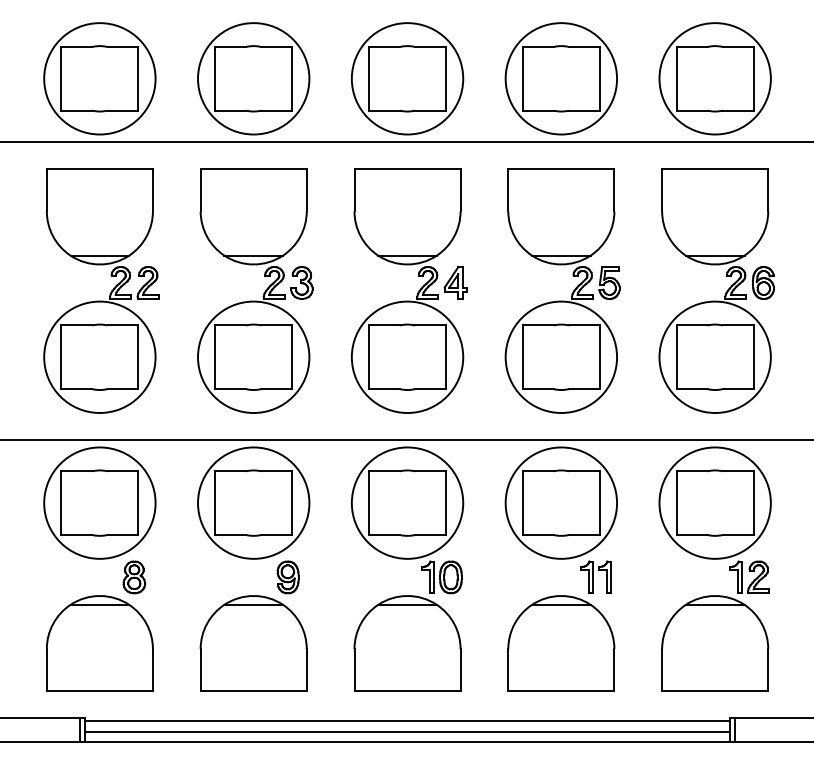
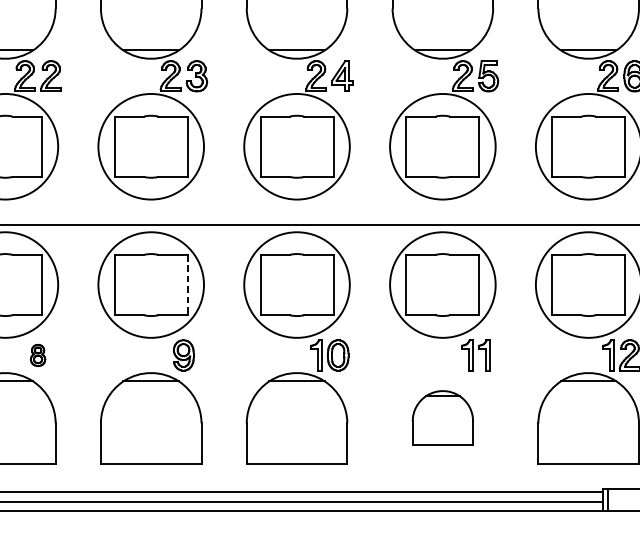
line: (292, 503) -> (187, 285), solid -> dashed
part: (134, 577) -> (38, 355), size x0.7
part: (561, 643) -> (442, 418), size x0.6

